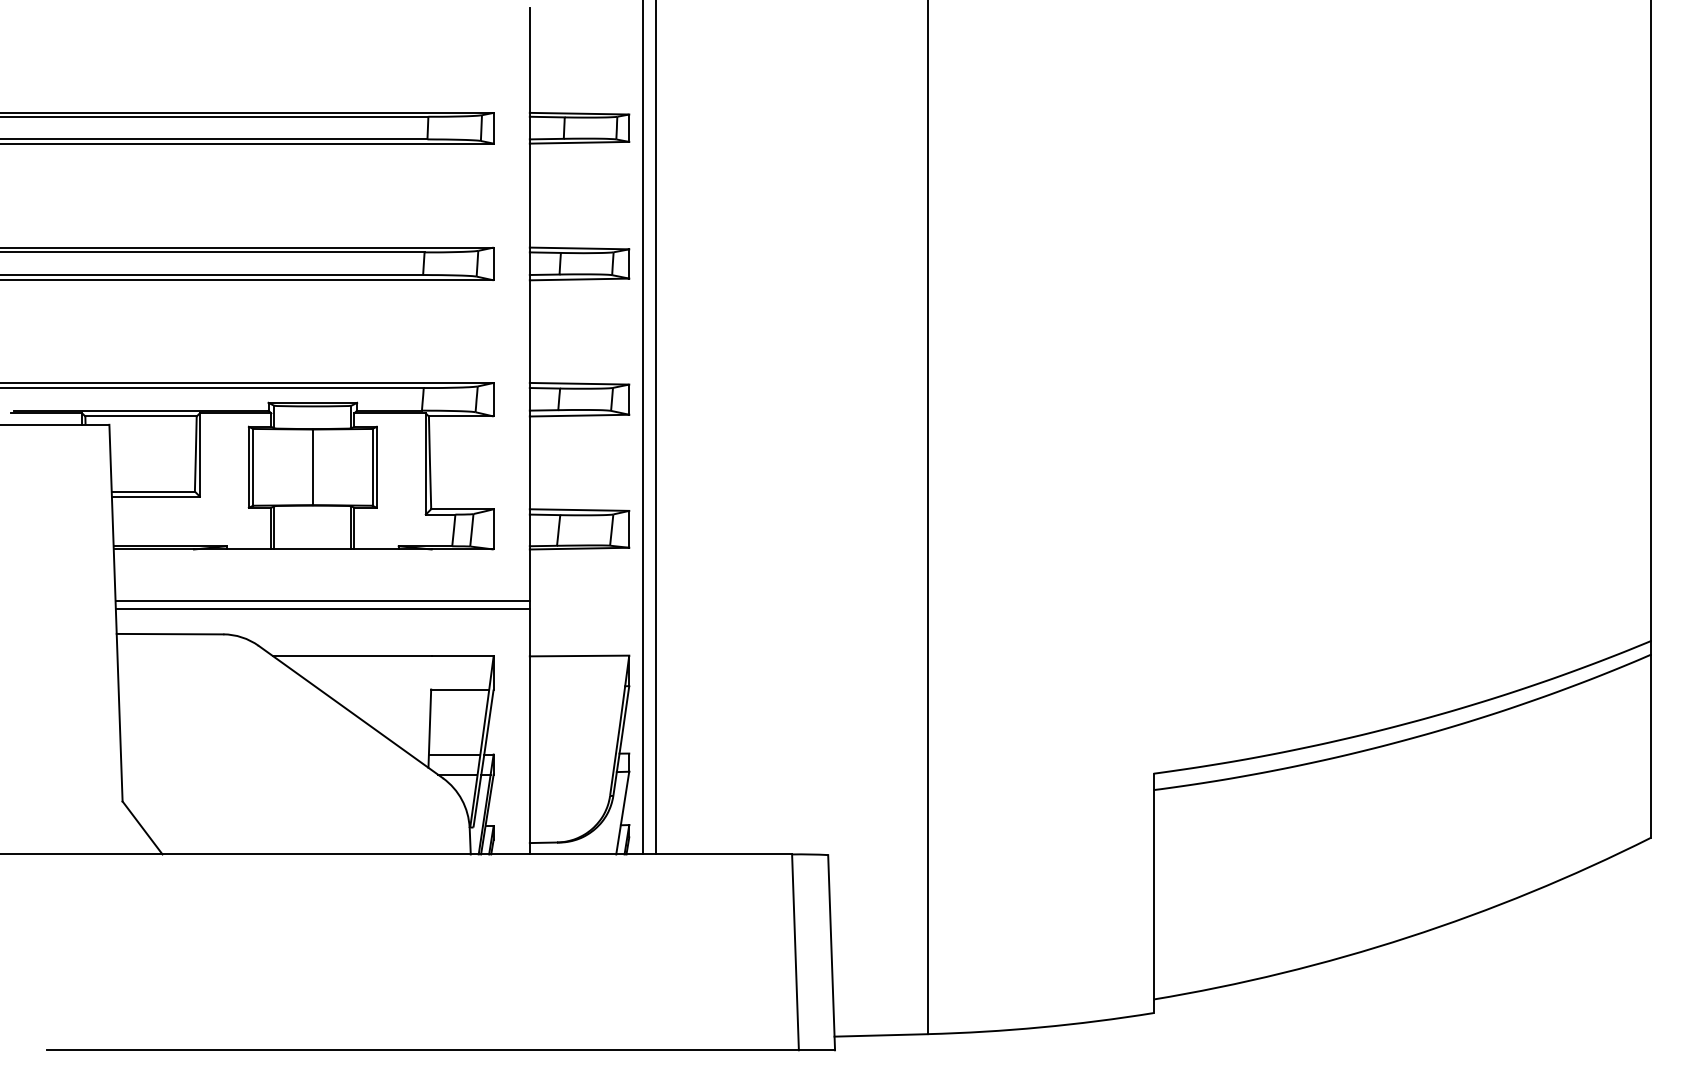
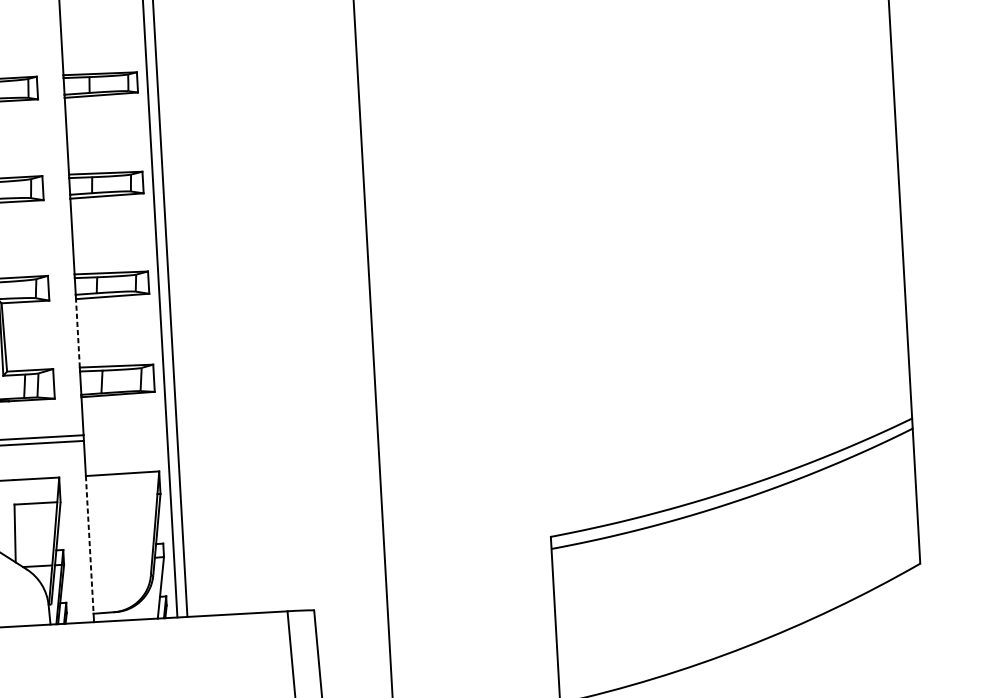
line: (529, 462) -> (77, 333), solid -> dashed
line: (529, 750) -> (89, 545), solid -> dashed
line: (454, 754) -> (34, 551), removed

